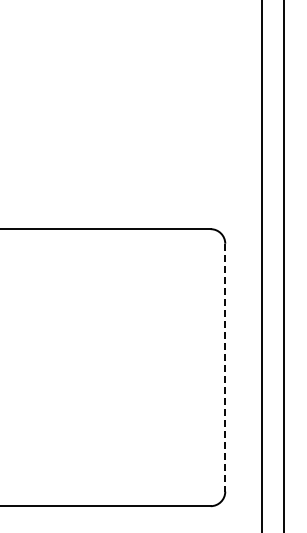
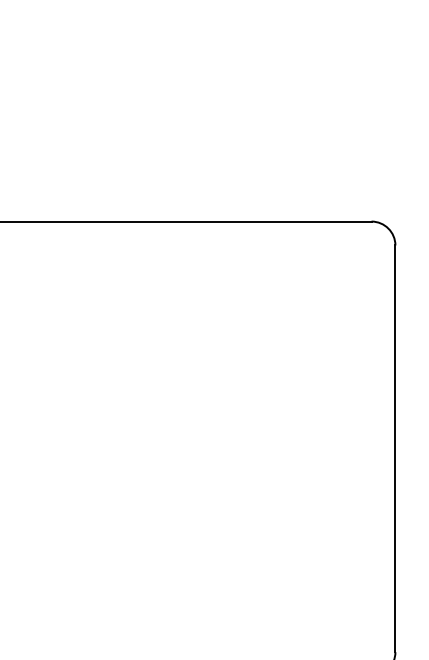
line: (225, 367) -> (395, 448), dashed -> solid

